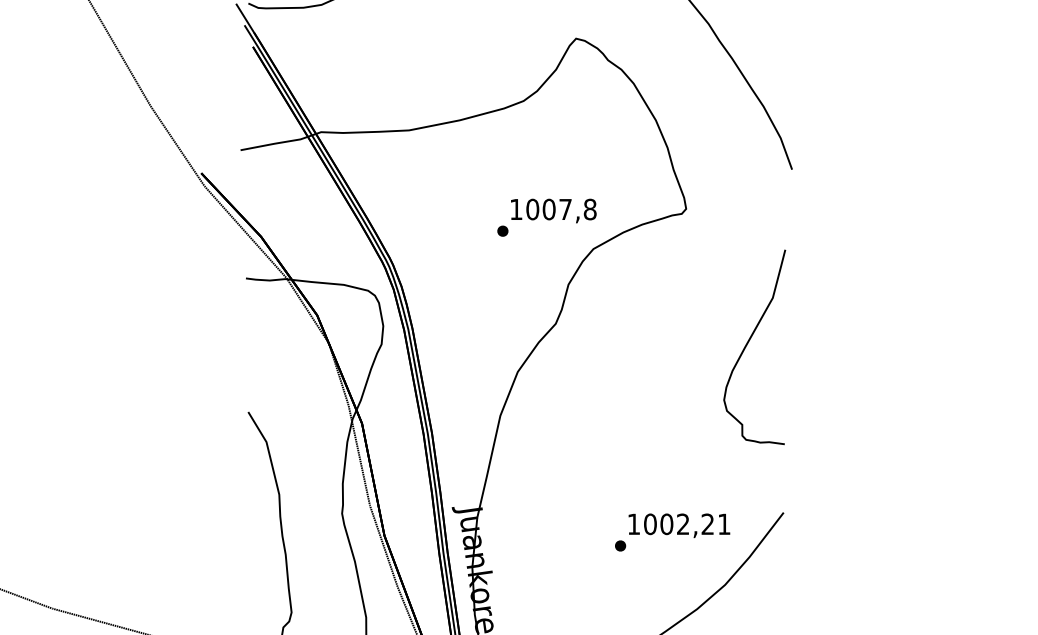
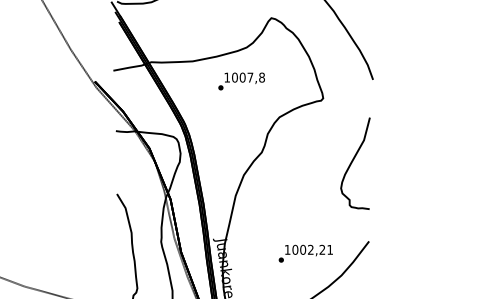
text: (546, 217) -> (241, 81), moved
text: (671, 531) -> (305, 253), moved

